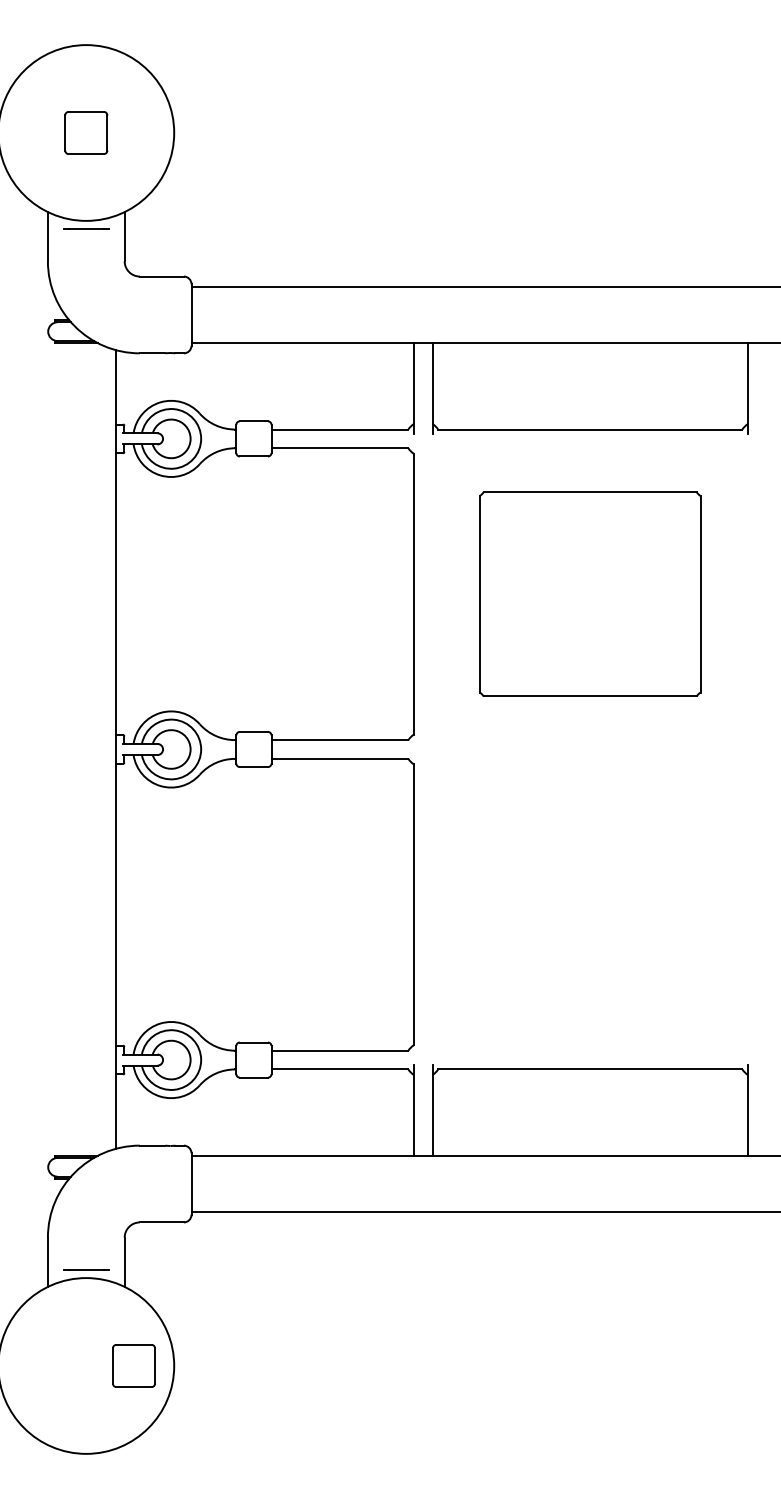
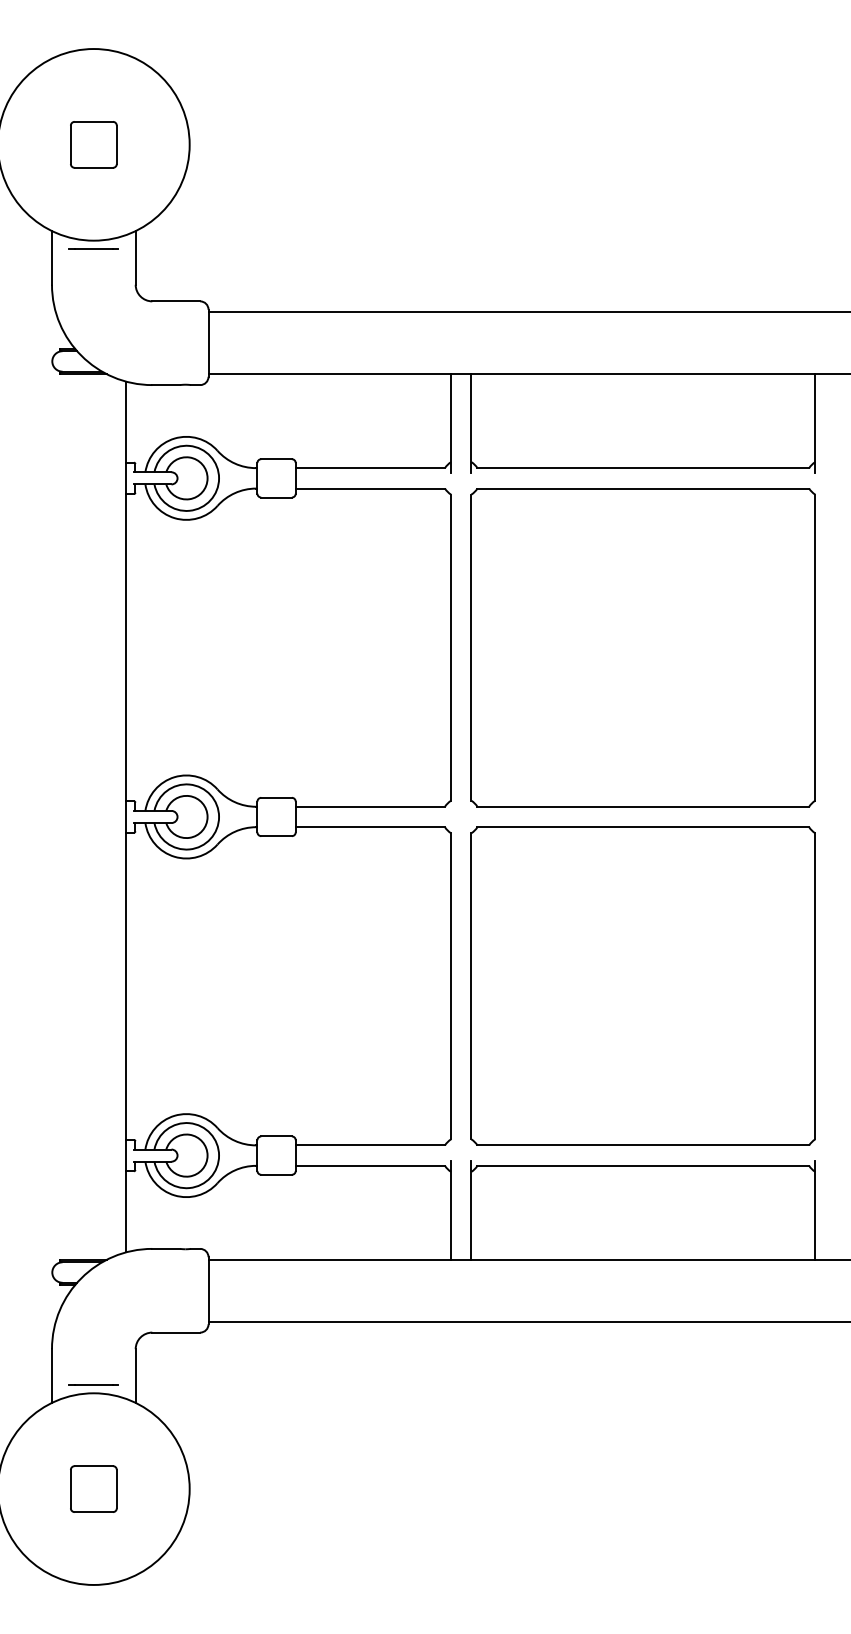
part: (589, 594) -> (642, 647), size x1.43
part: (589, 904) -> (642, 985), added
part: (133, 1365) -> (93, 1488), moved

